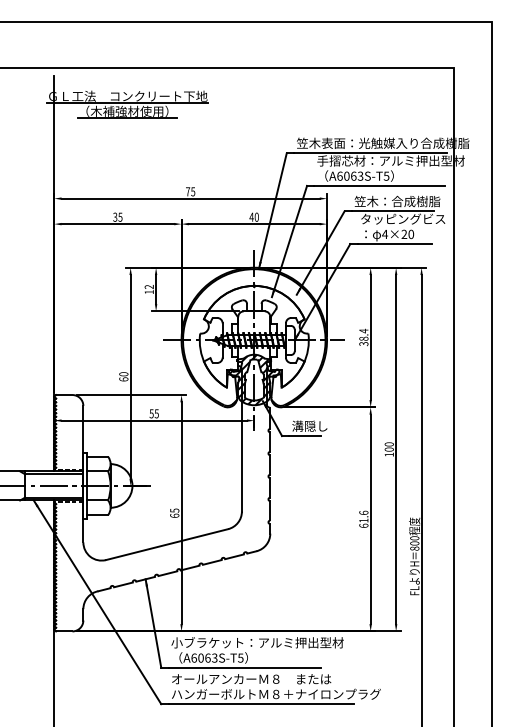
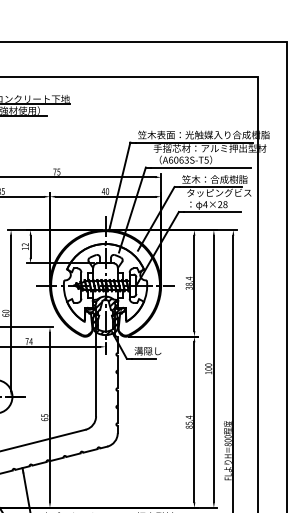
text: (411, 234) -> (225, 204), 4×20 -> 4×28
text: (154, 413) -> (29, 341), 55 -> 74
text: (363, 518) -> (188, 421), 61.6 -> 85.4

